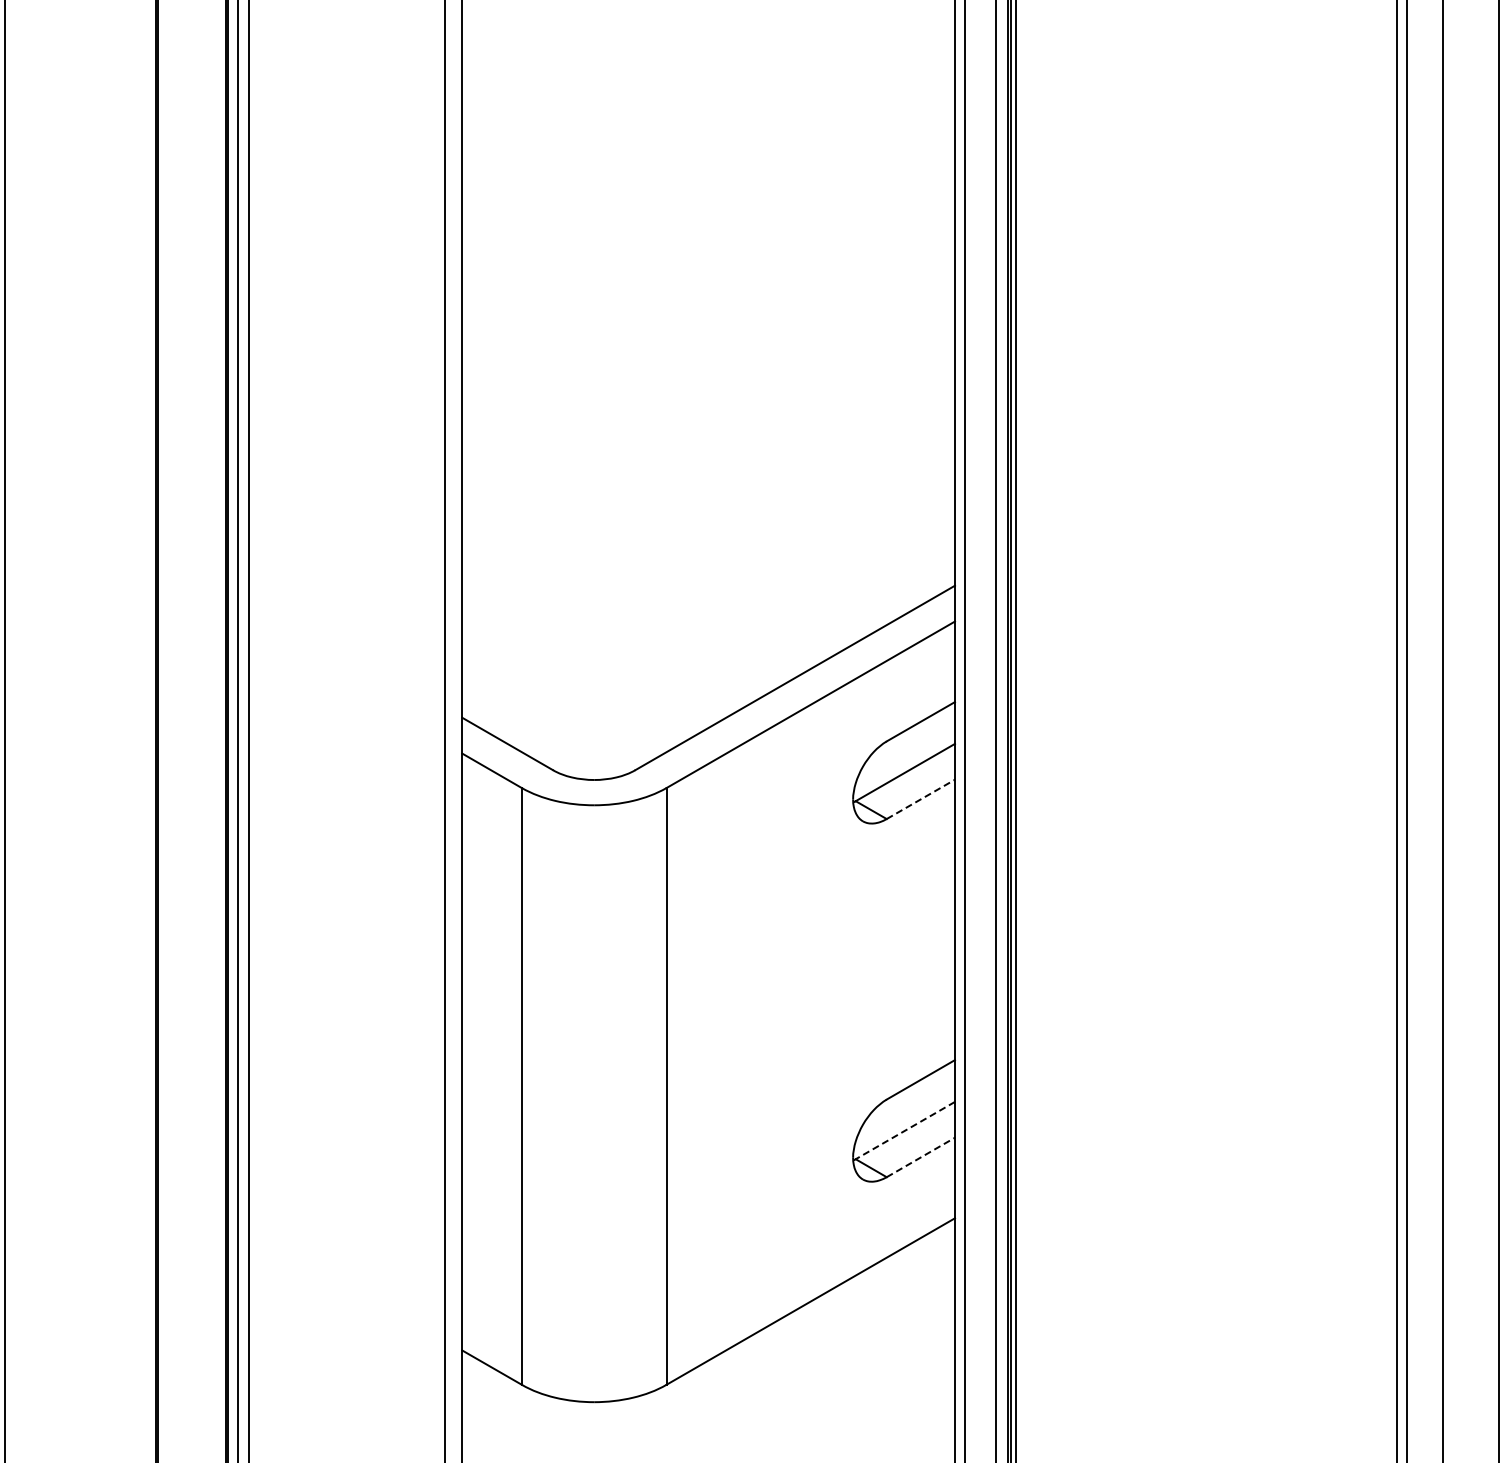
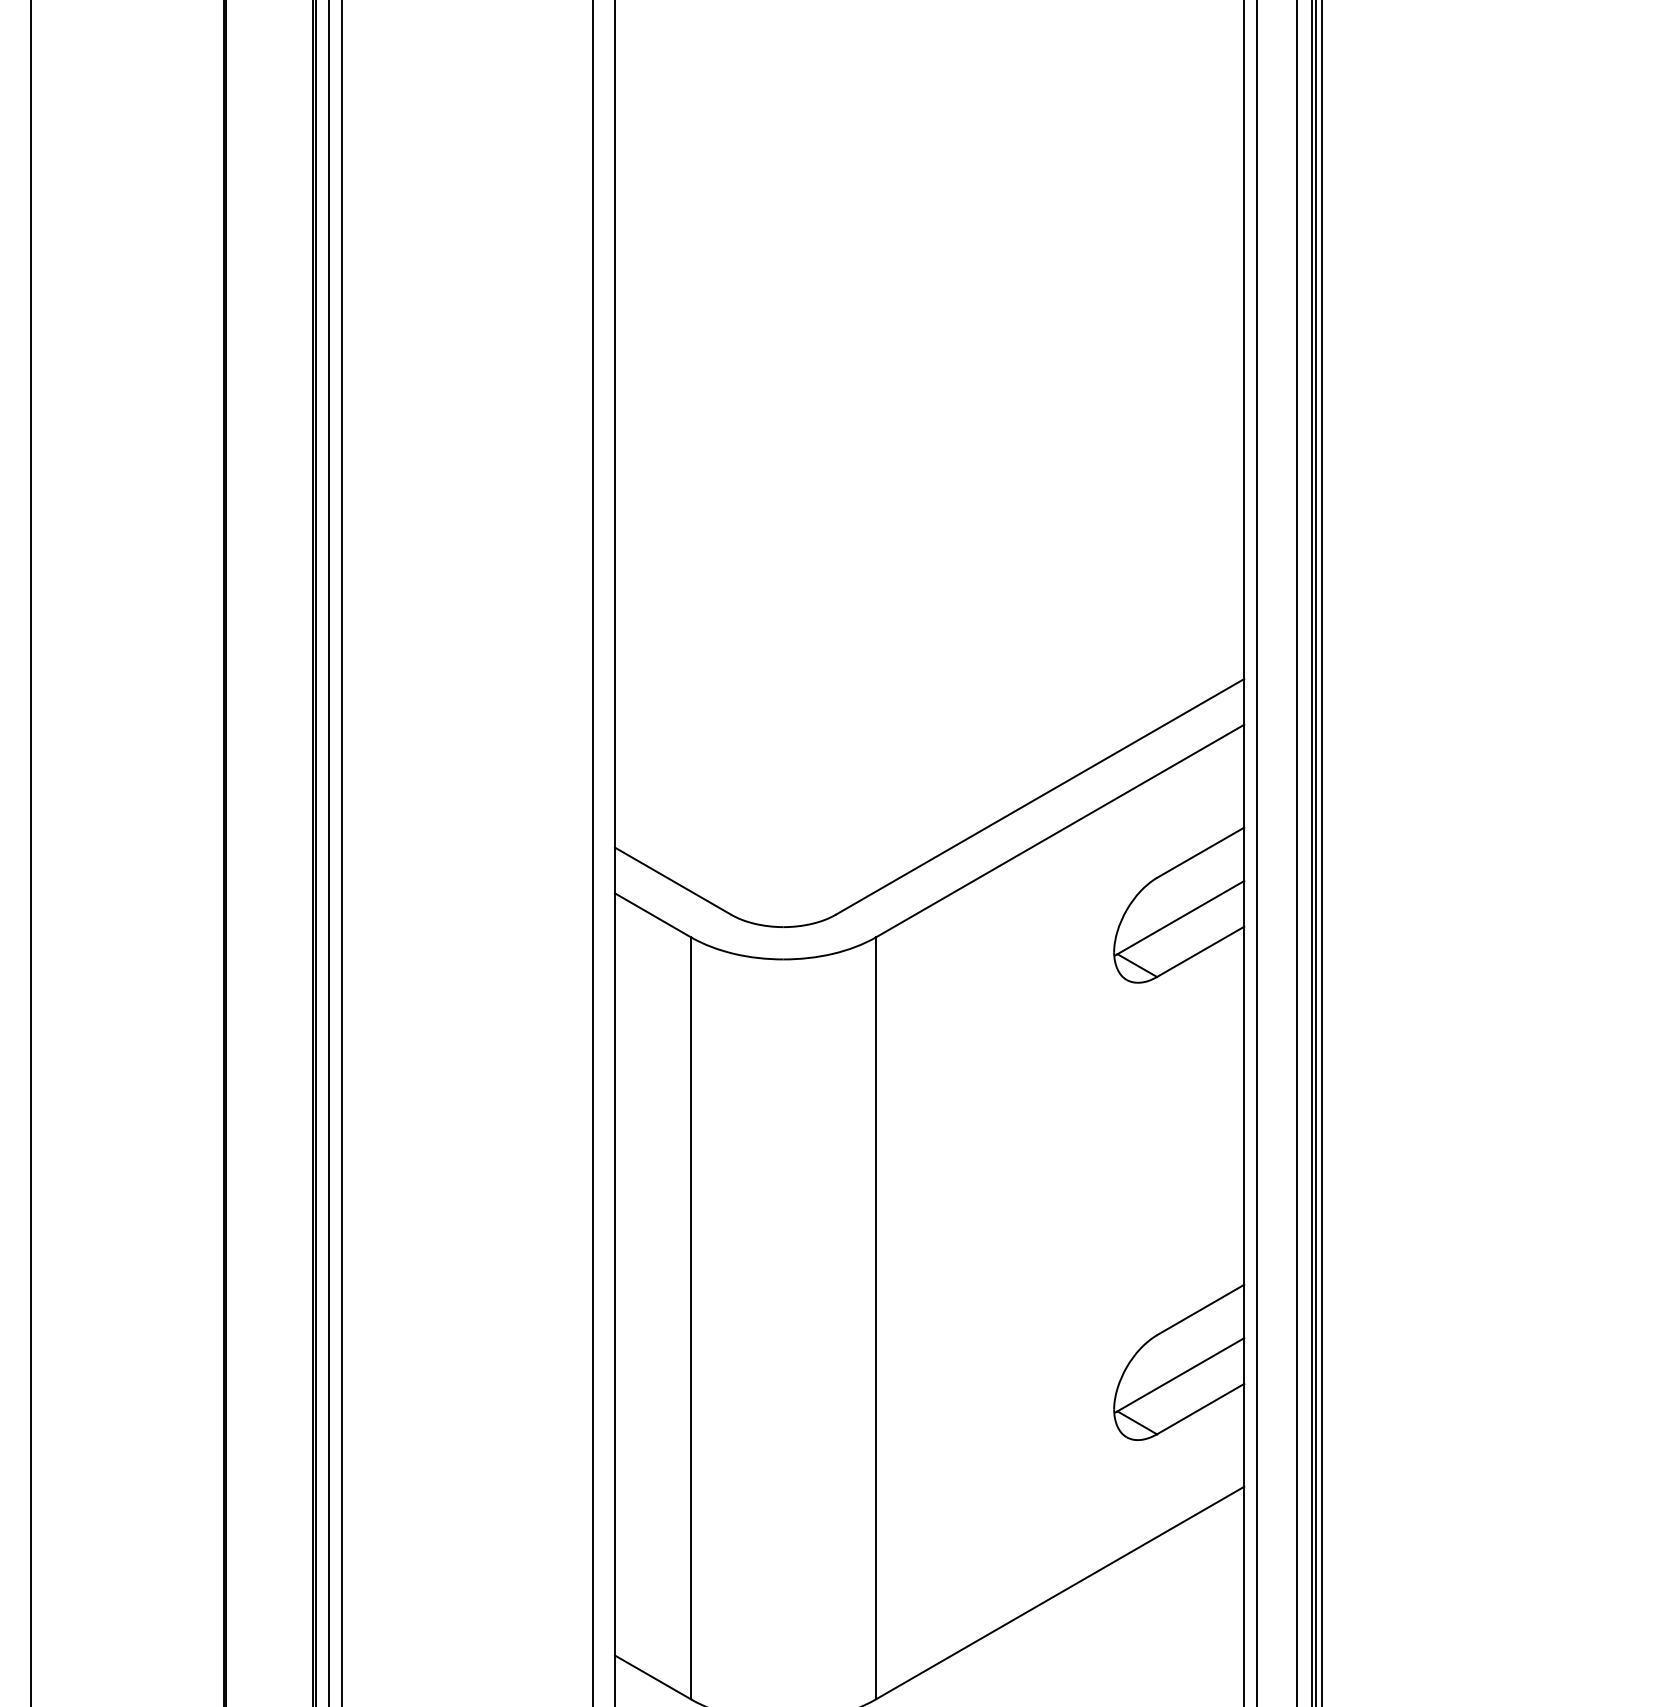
line: (921, 799) -> (1201, 952), dashed -> solid
line: (904, 1130) -> (1179, 1374), dashed -> solid
line: (921, 1157) -> (1201, 1409), dashed -> solid

